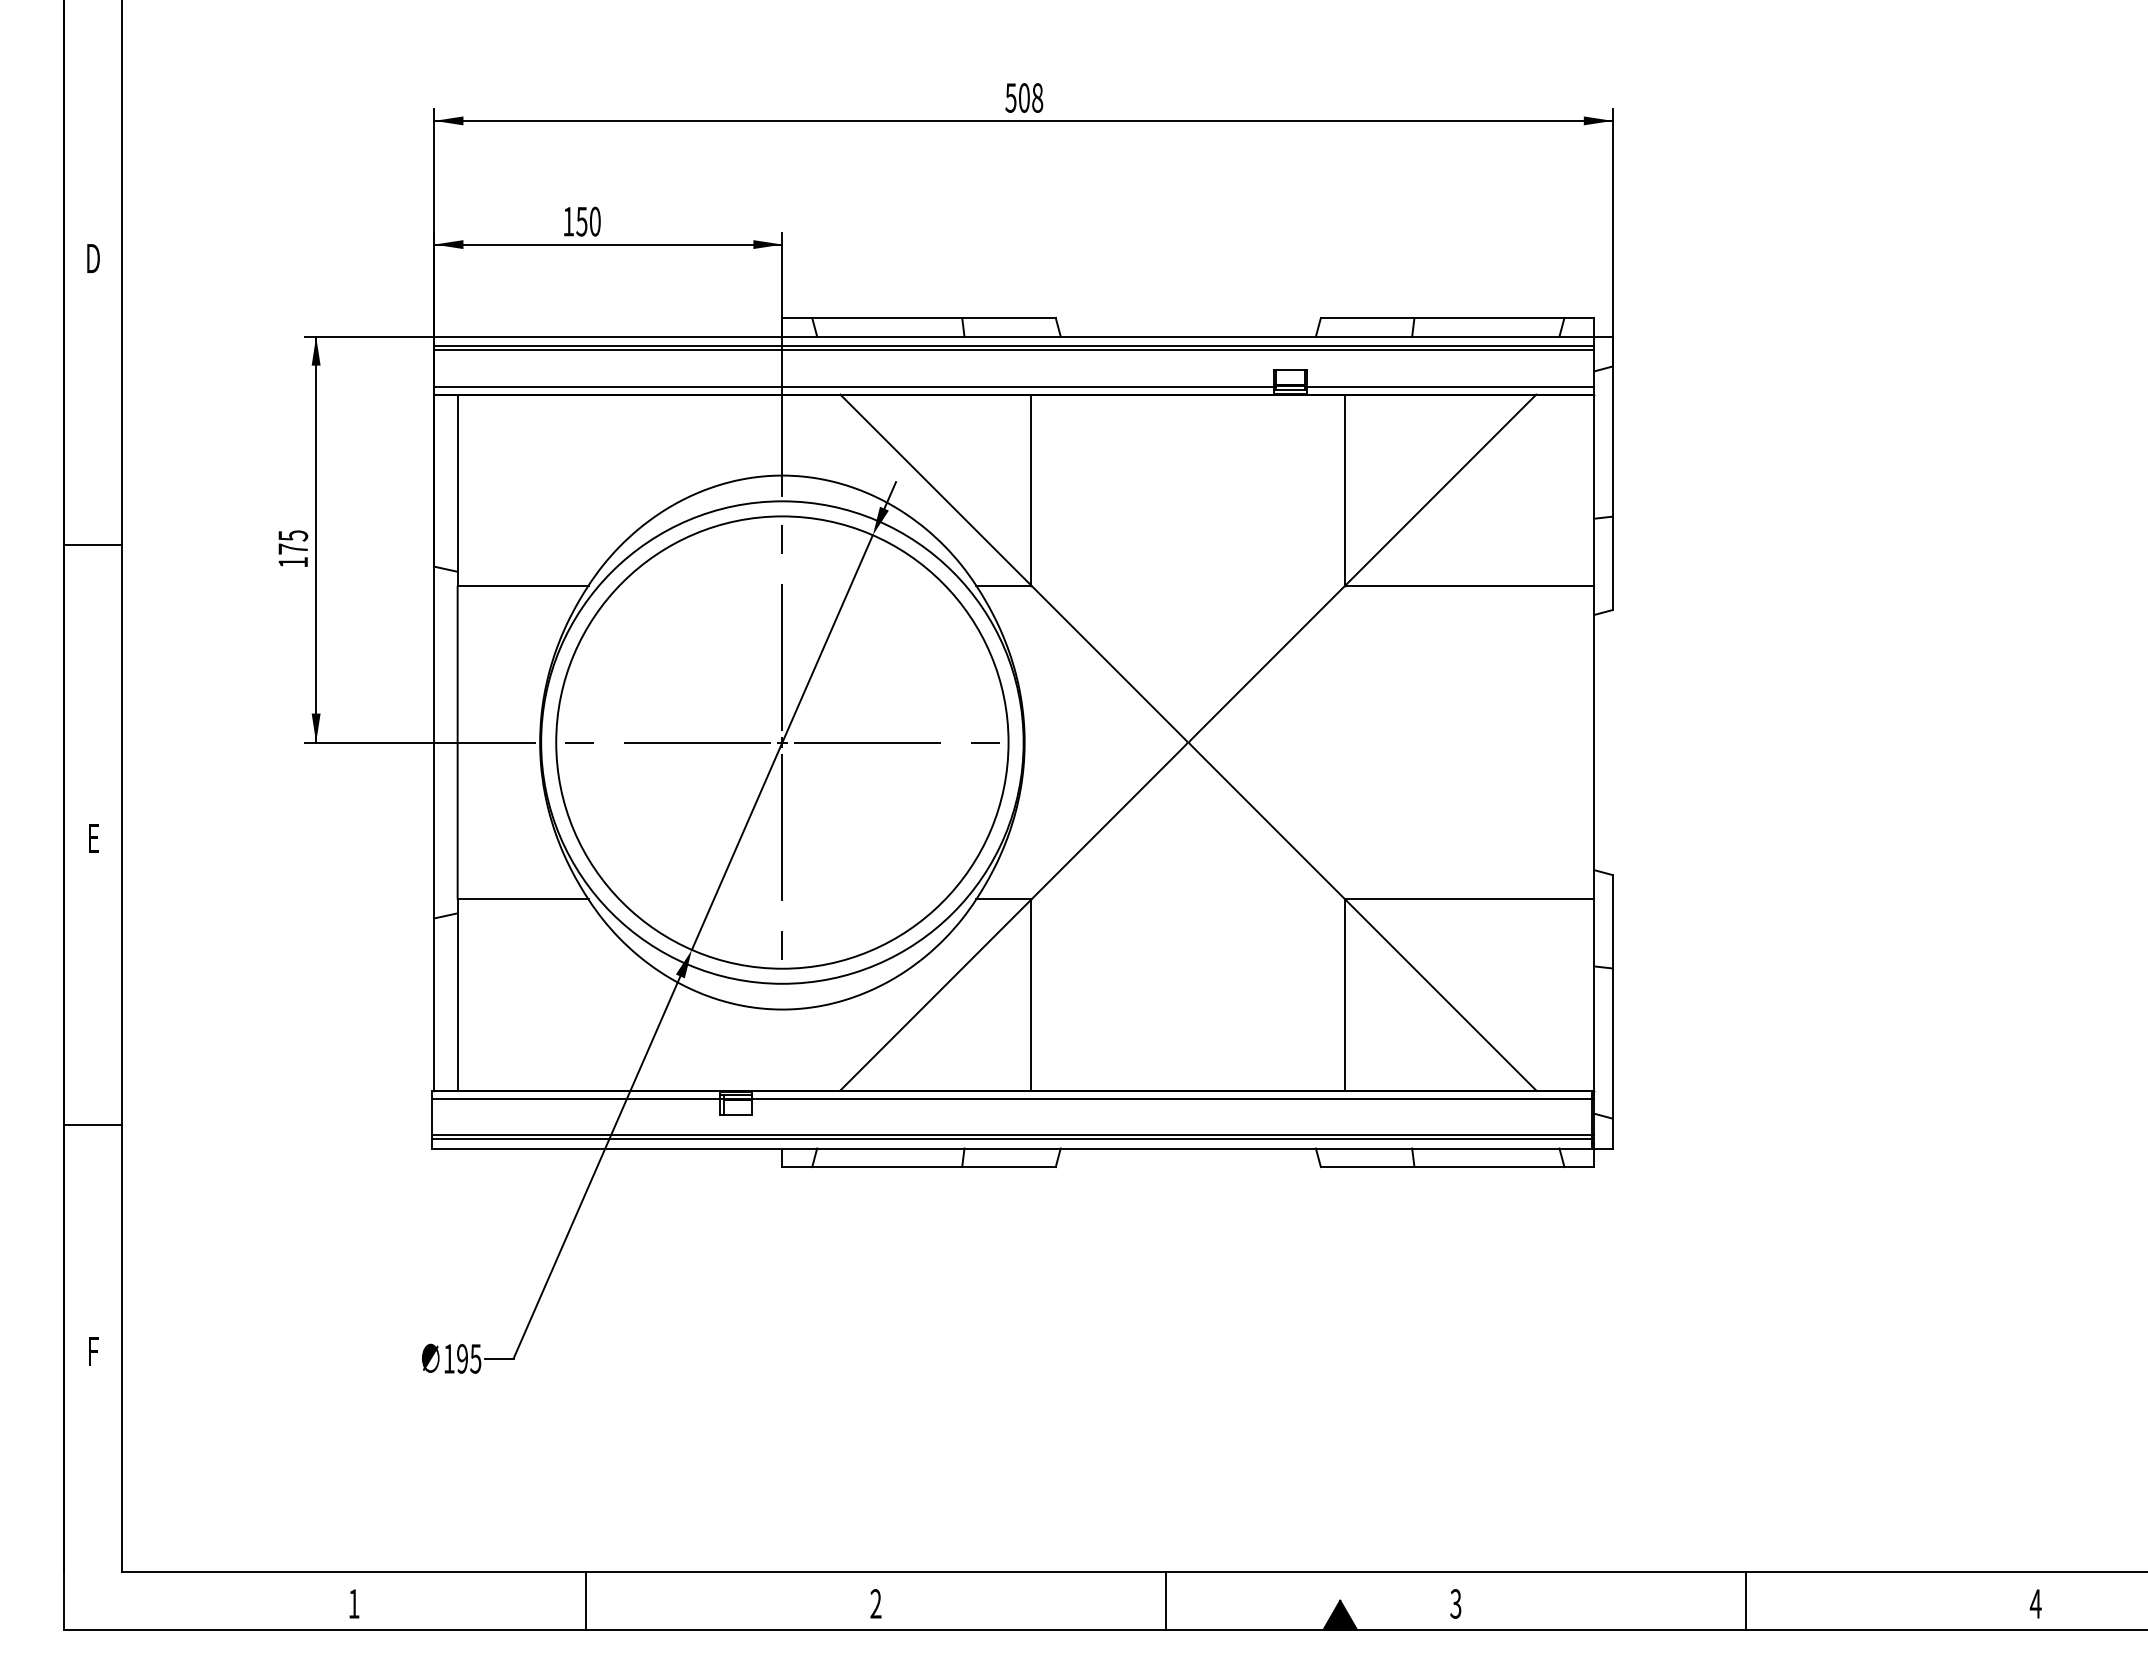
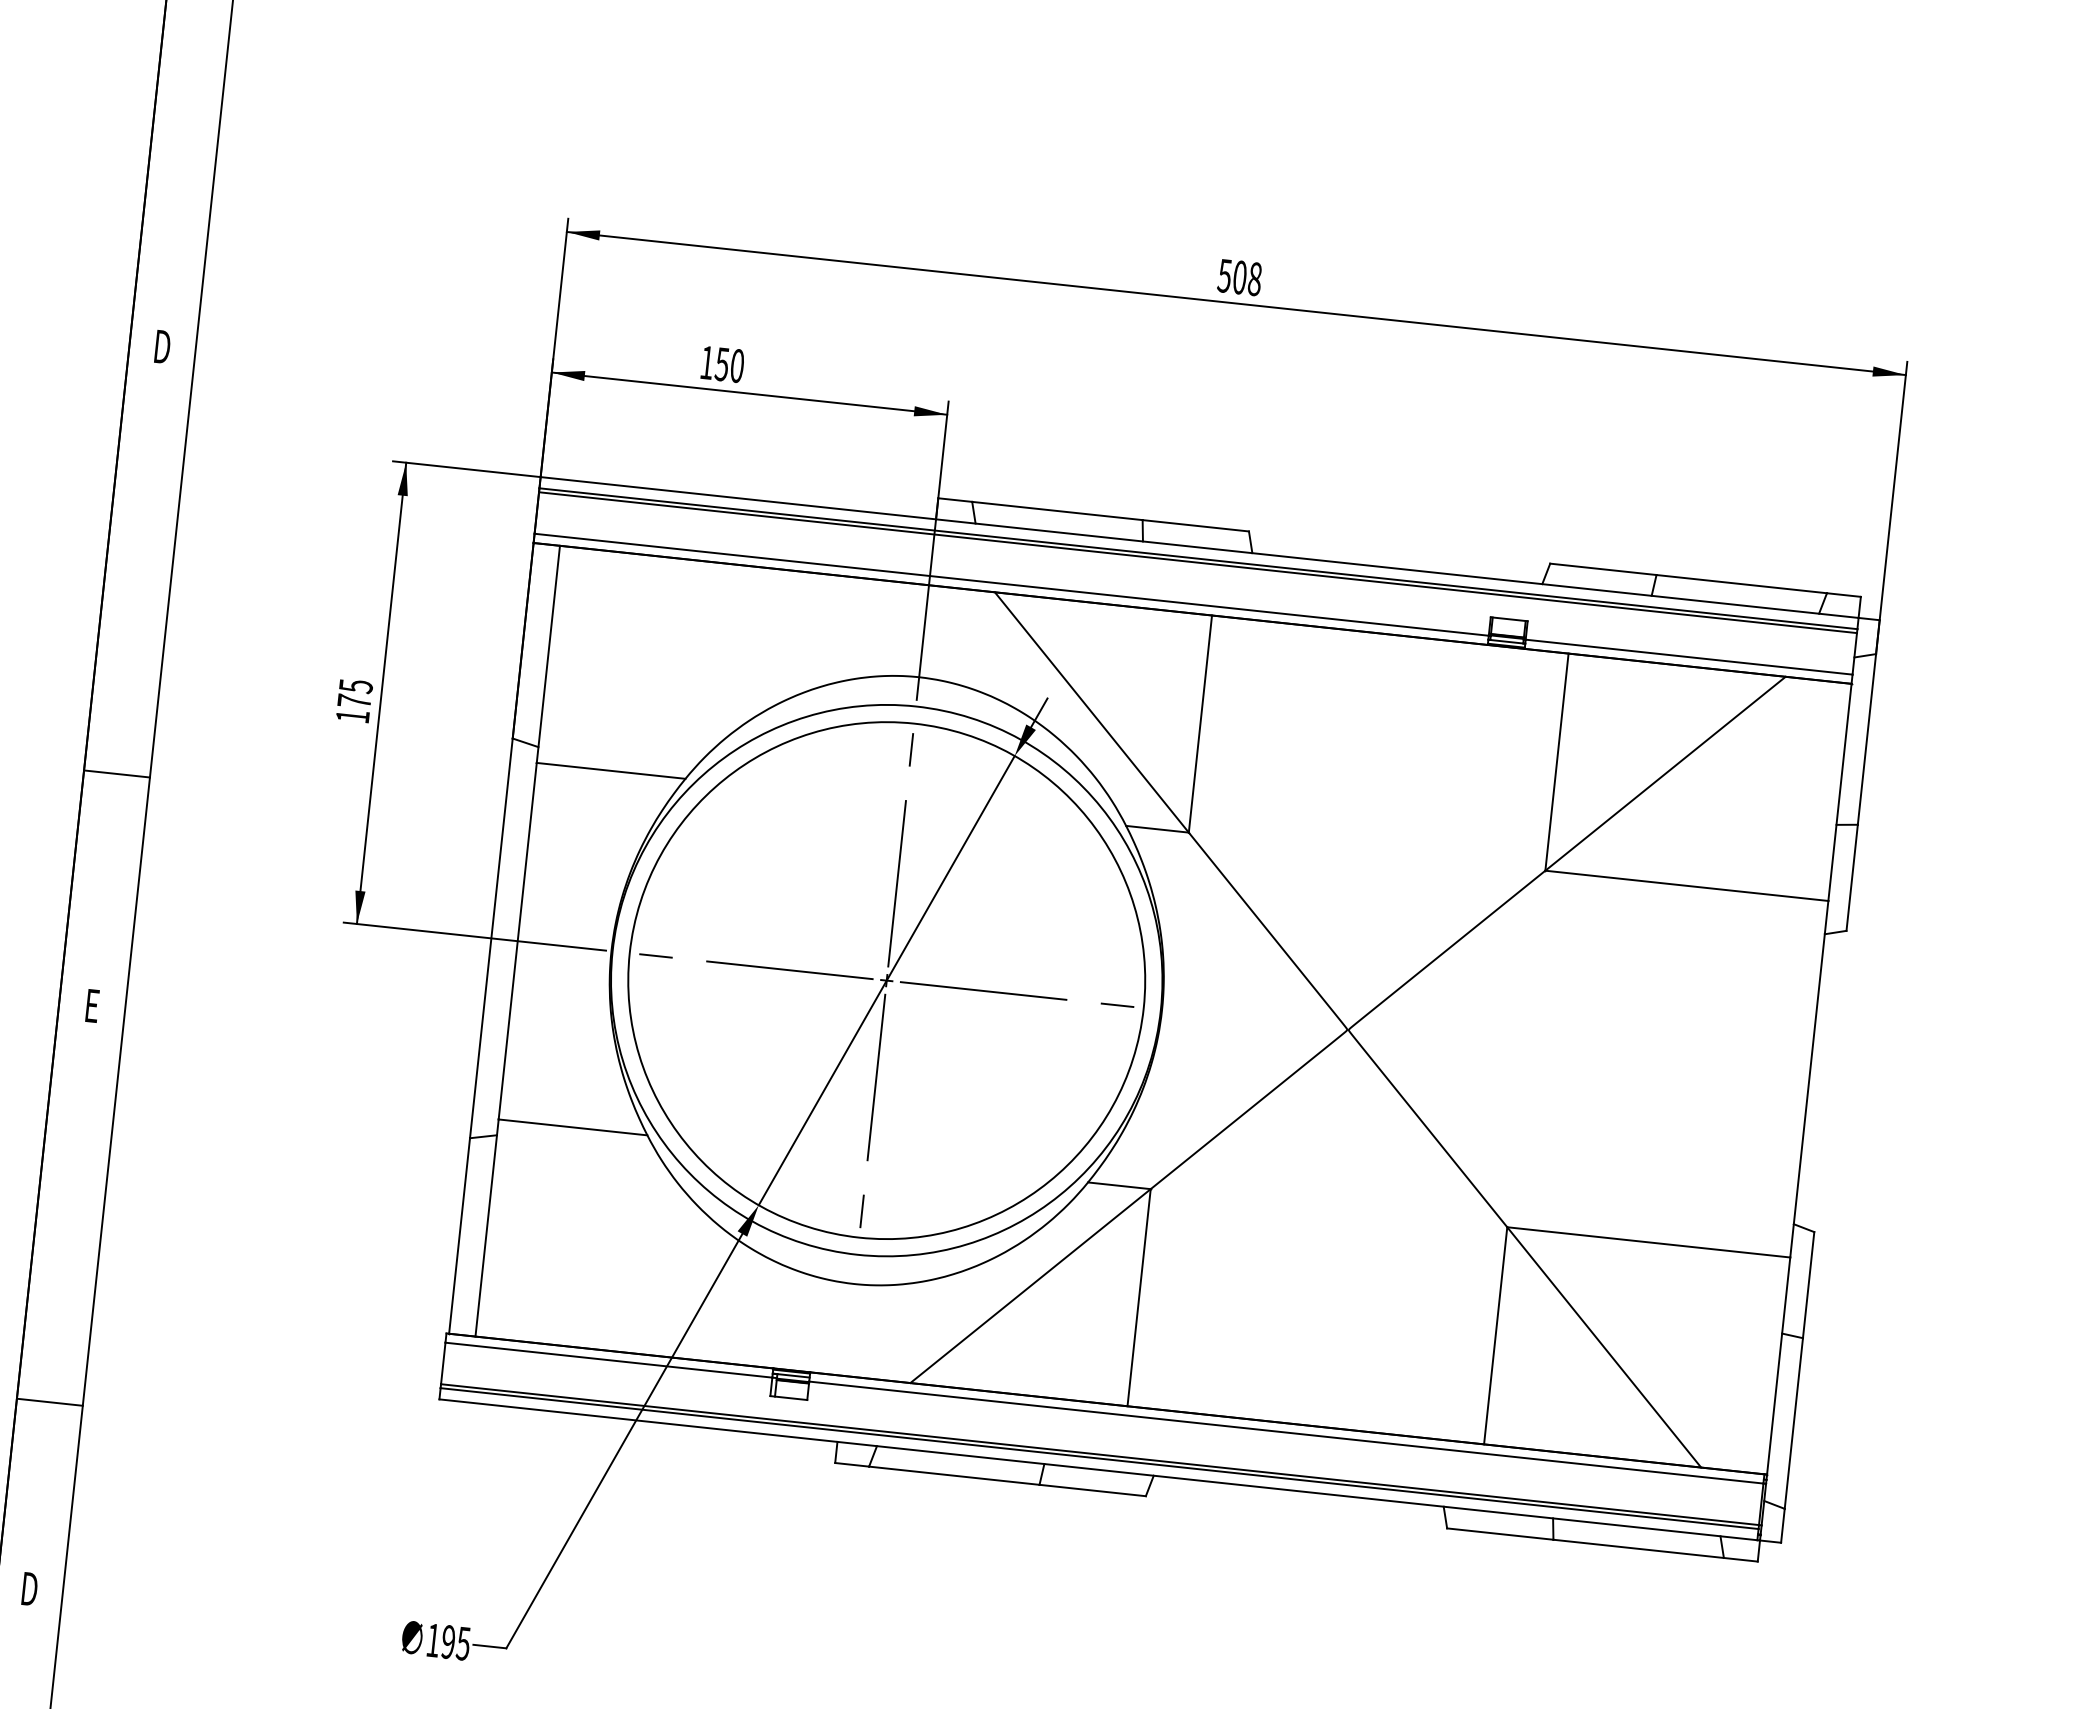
line: (93, 545) -> (117, 774), moved
line: (93, 1125) -> (49, 1402), moved
text: (93, 1351) -> (30, 1588), F -> D

